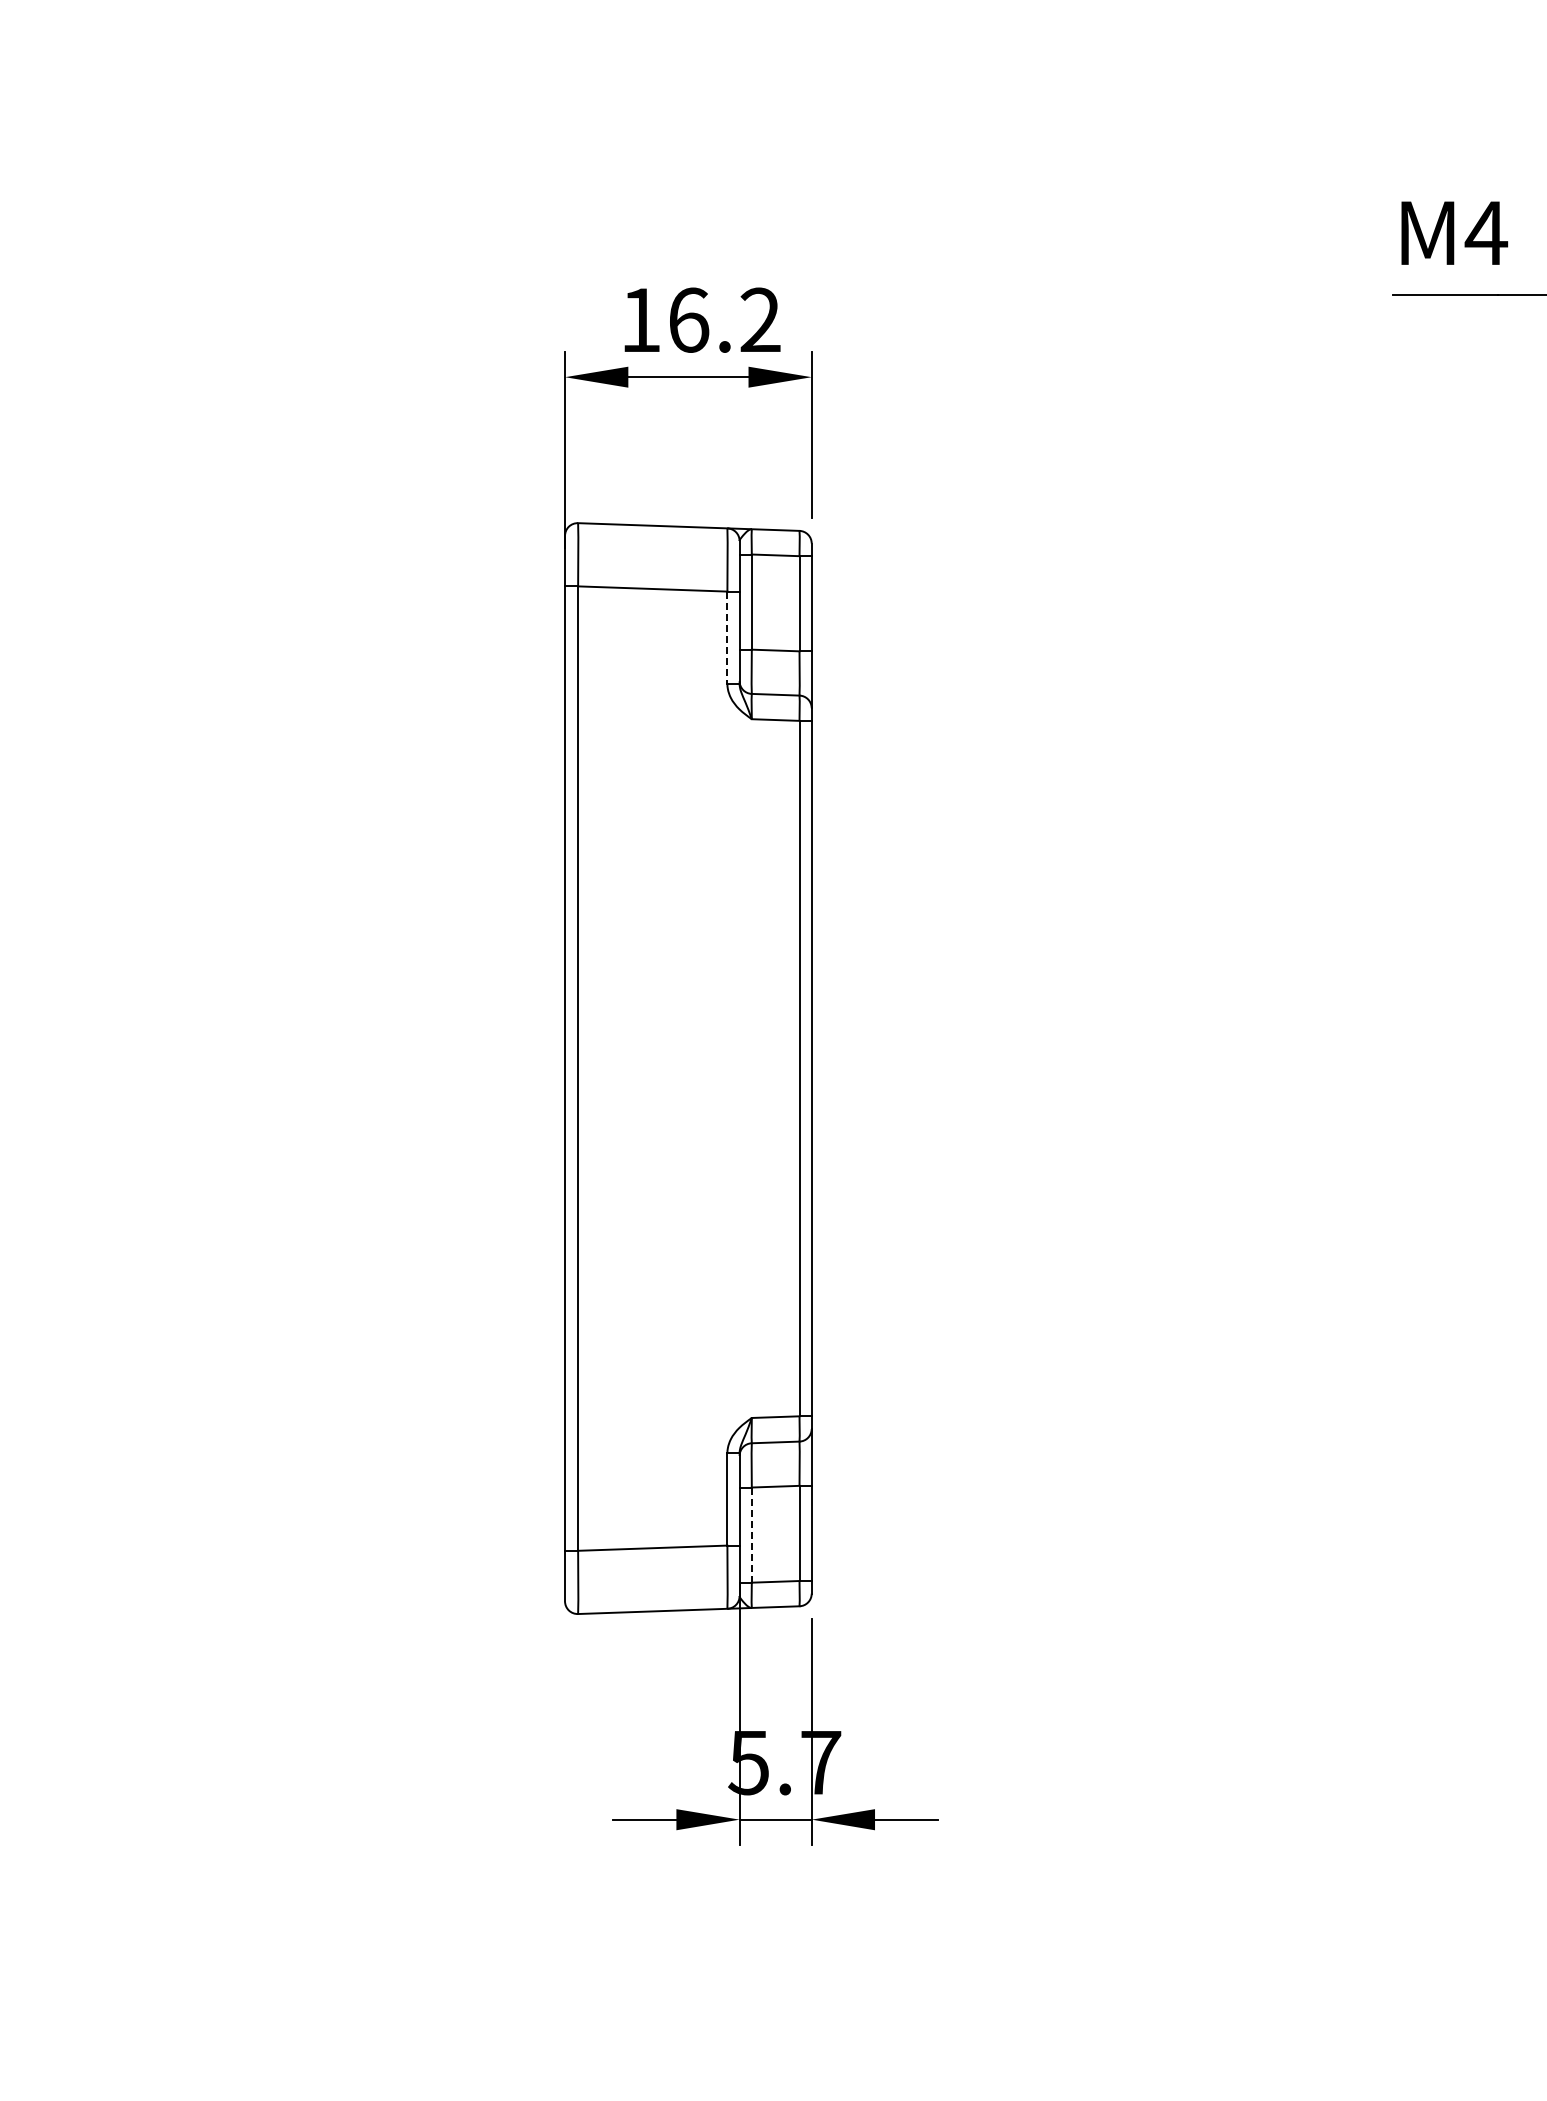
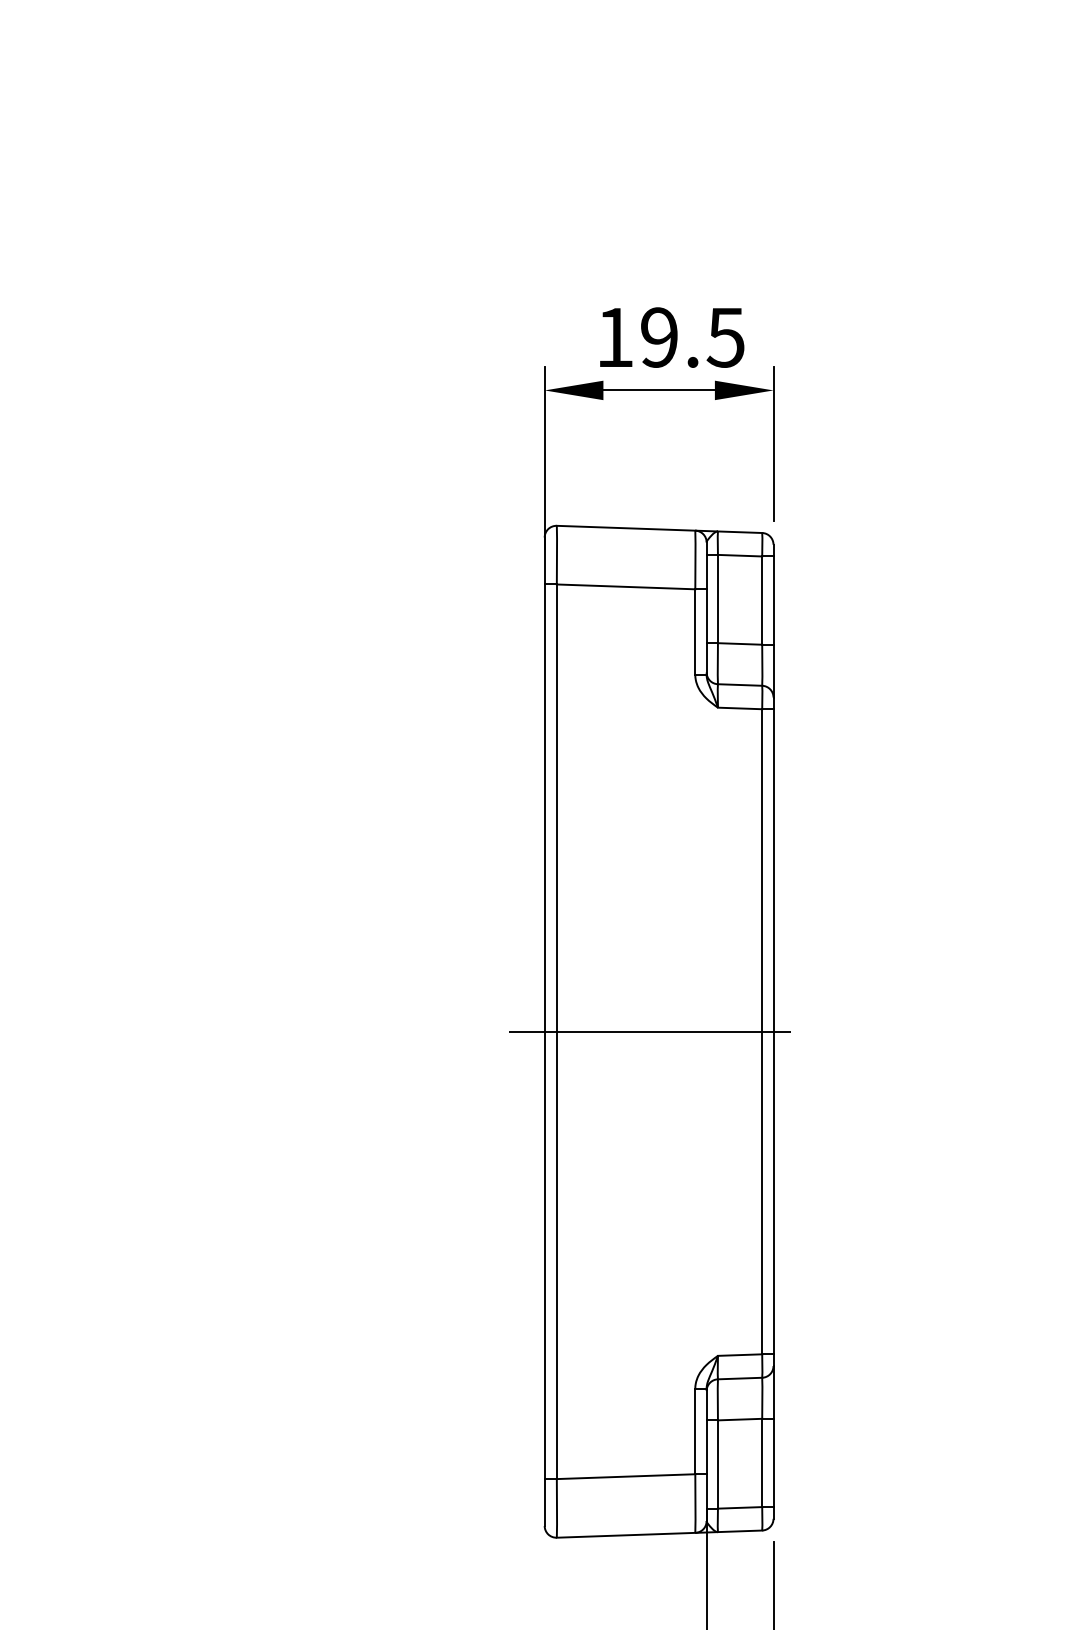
text: (724, 319) -> (692, 336), 16.2 -> 19.5
line: (727, 638) -> (695, 632), dashed -> solid
line: (688, 1068) -> (659, 1031), added
line: (751, 1535) -> (717, 1464), dashed -> solid

